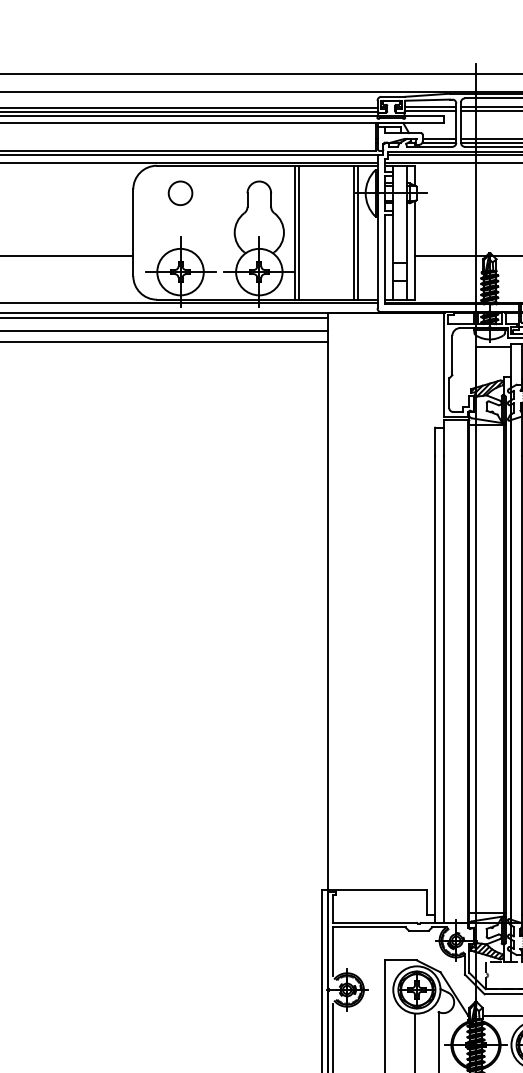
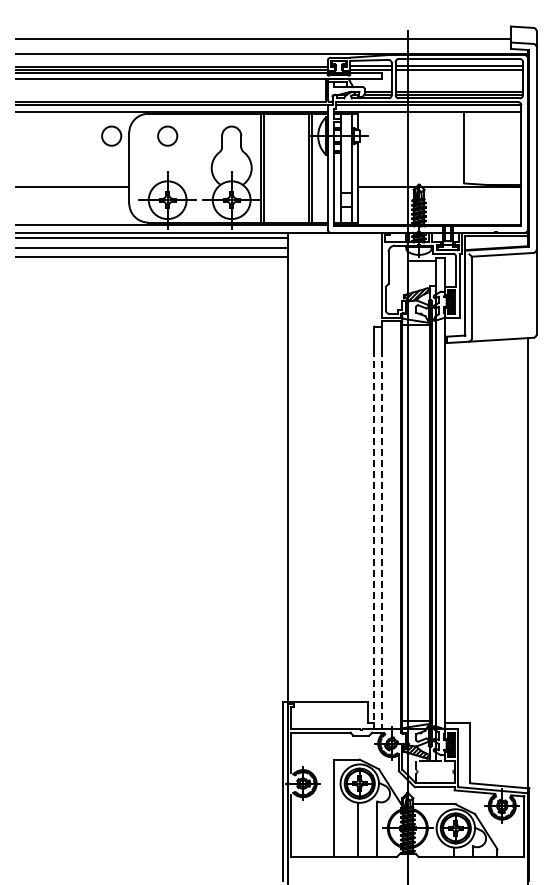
circle: (111, 192) -> (111, 135), added
line: (435, 689) -> (374, 539), solid -> dashed
line: (444, 689) -> (382, 539), solid -> dashed

